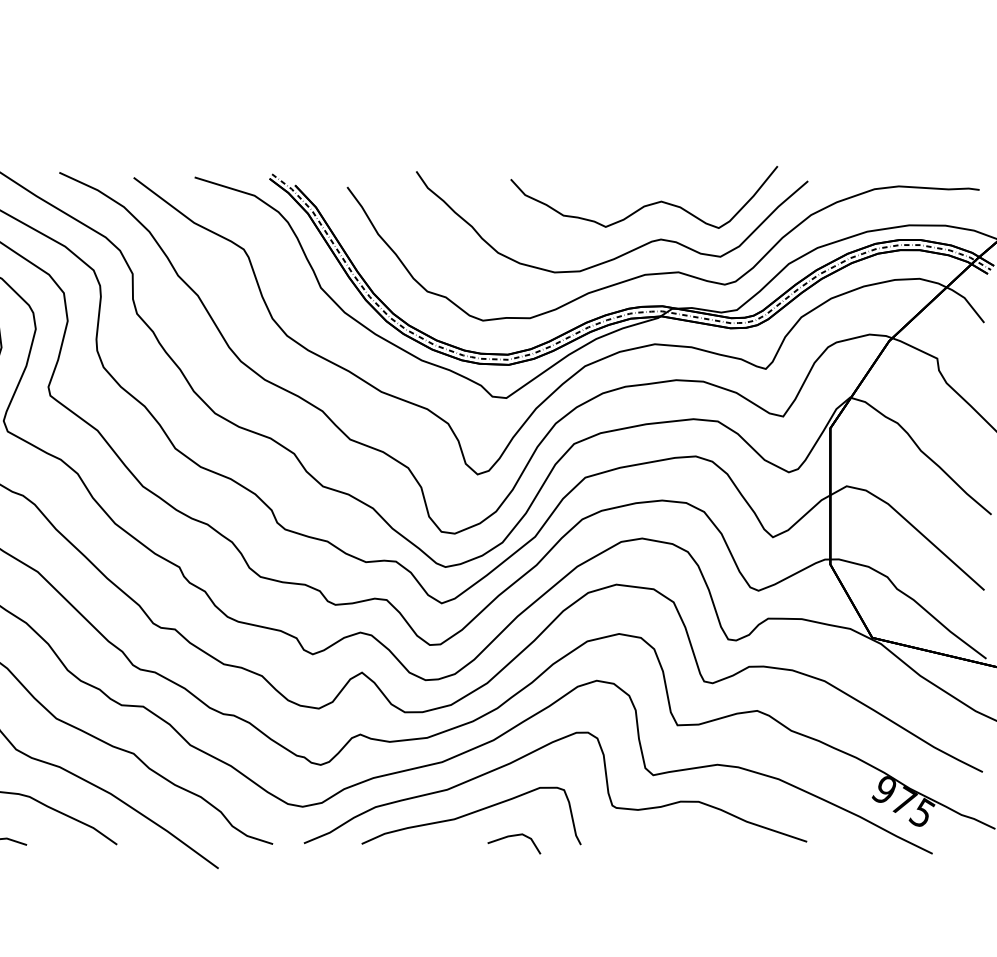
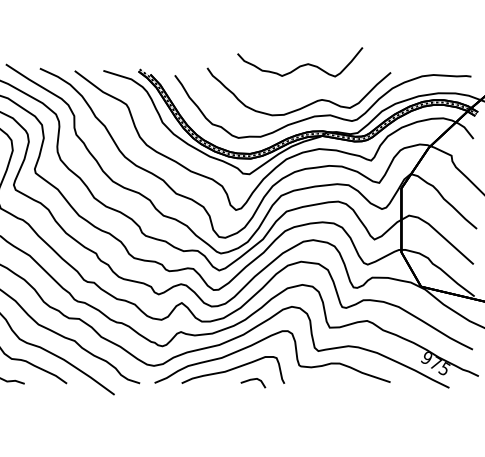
curve: (649, 202) -> (302, 64), moved

